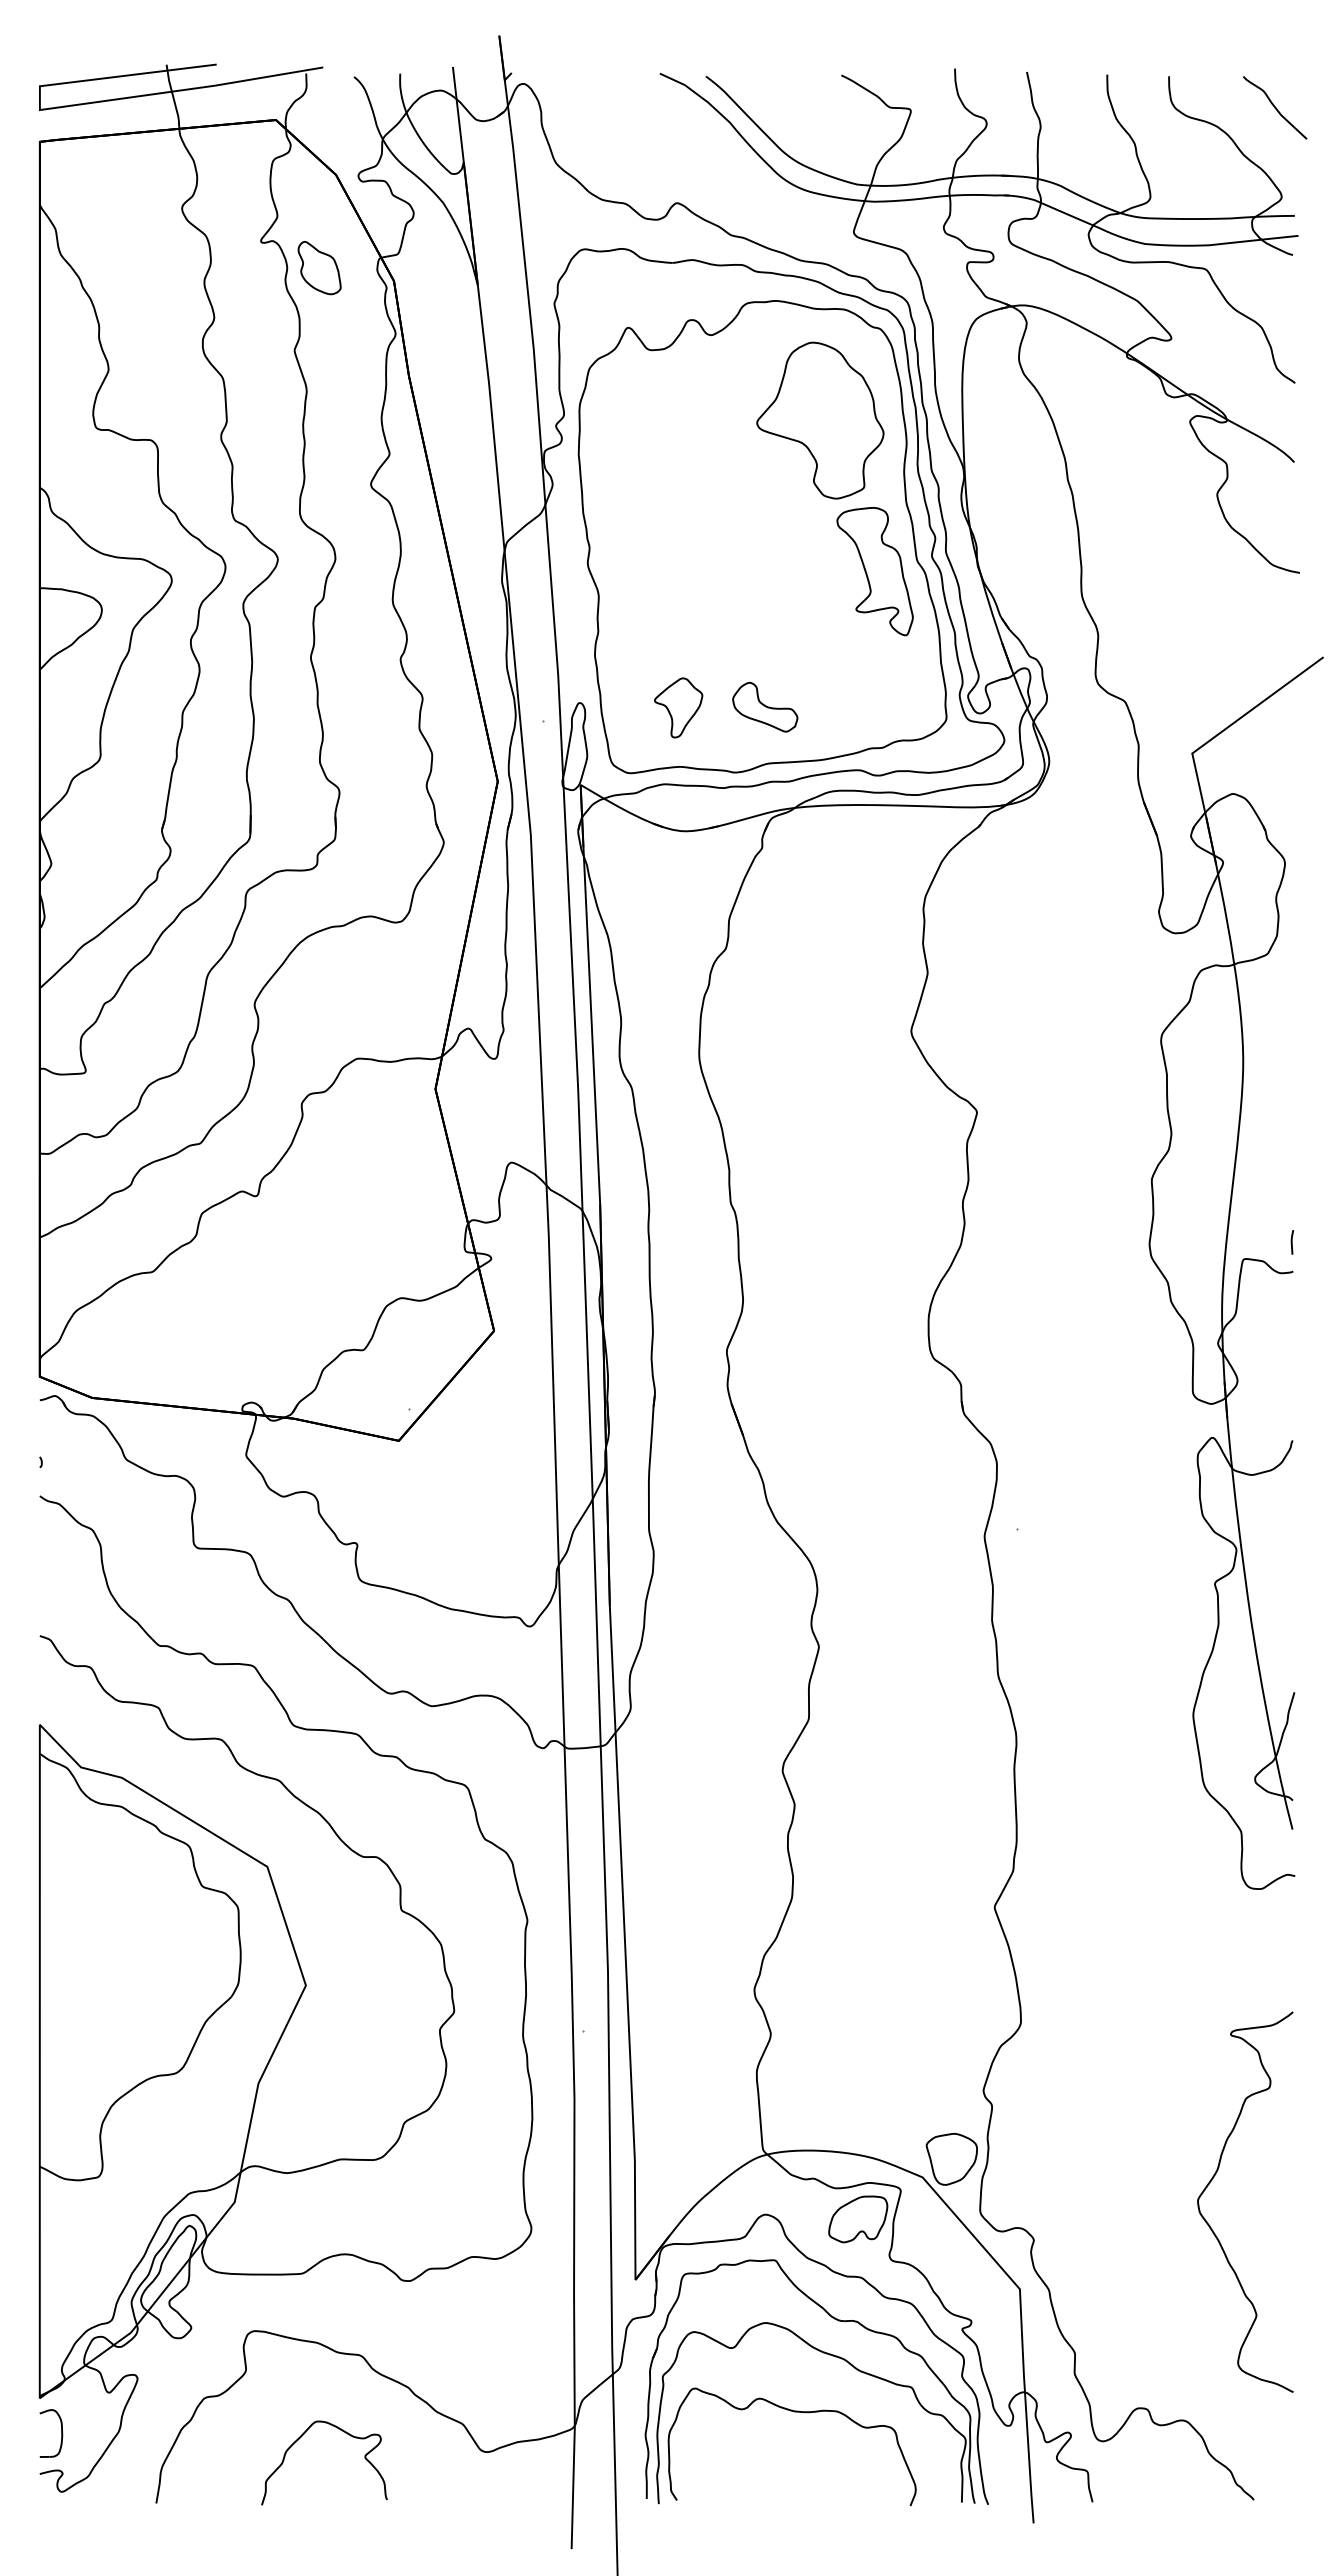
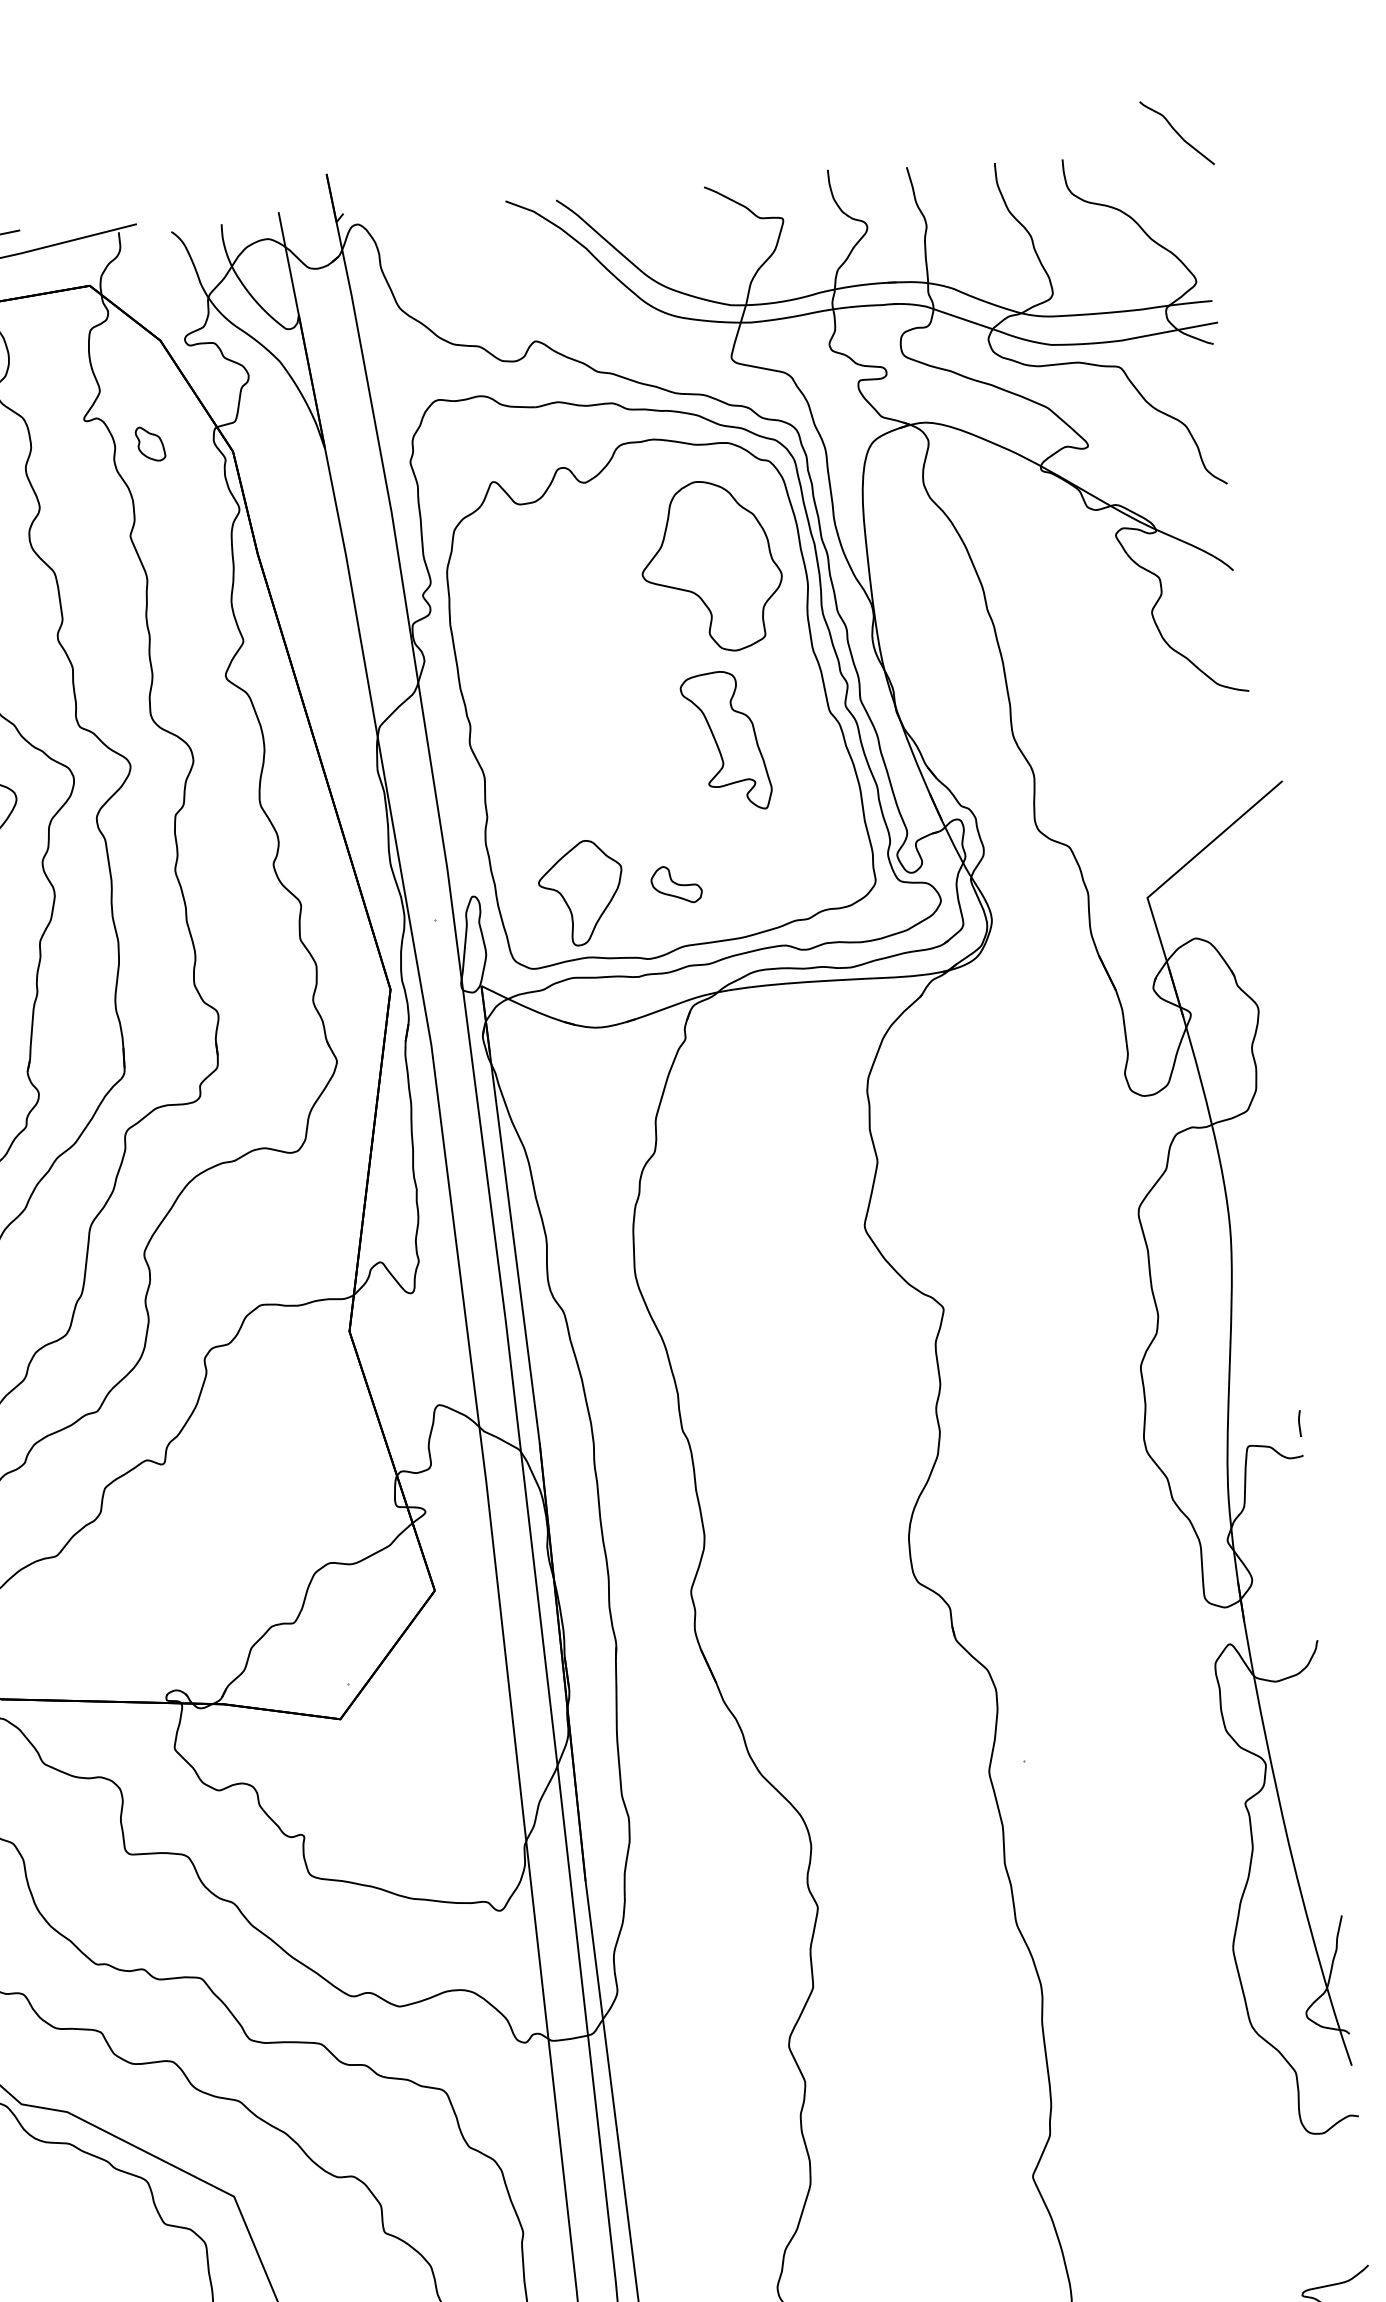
curve: (1275, 107) -> (1177, 132), moved
part: (319, 268) -> (150, 444), size x0.6
part: (874, 571) -> (725, 741), moved
part: (765, 706) -> (676, 884), size x0.7
part: (678, 707) -> (581, 892), size x1.6

